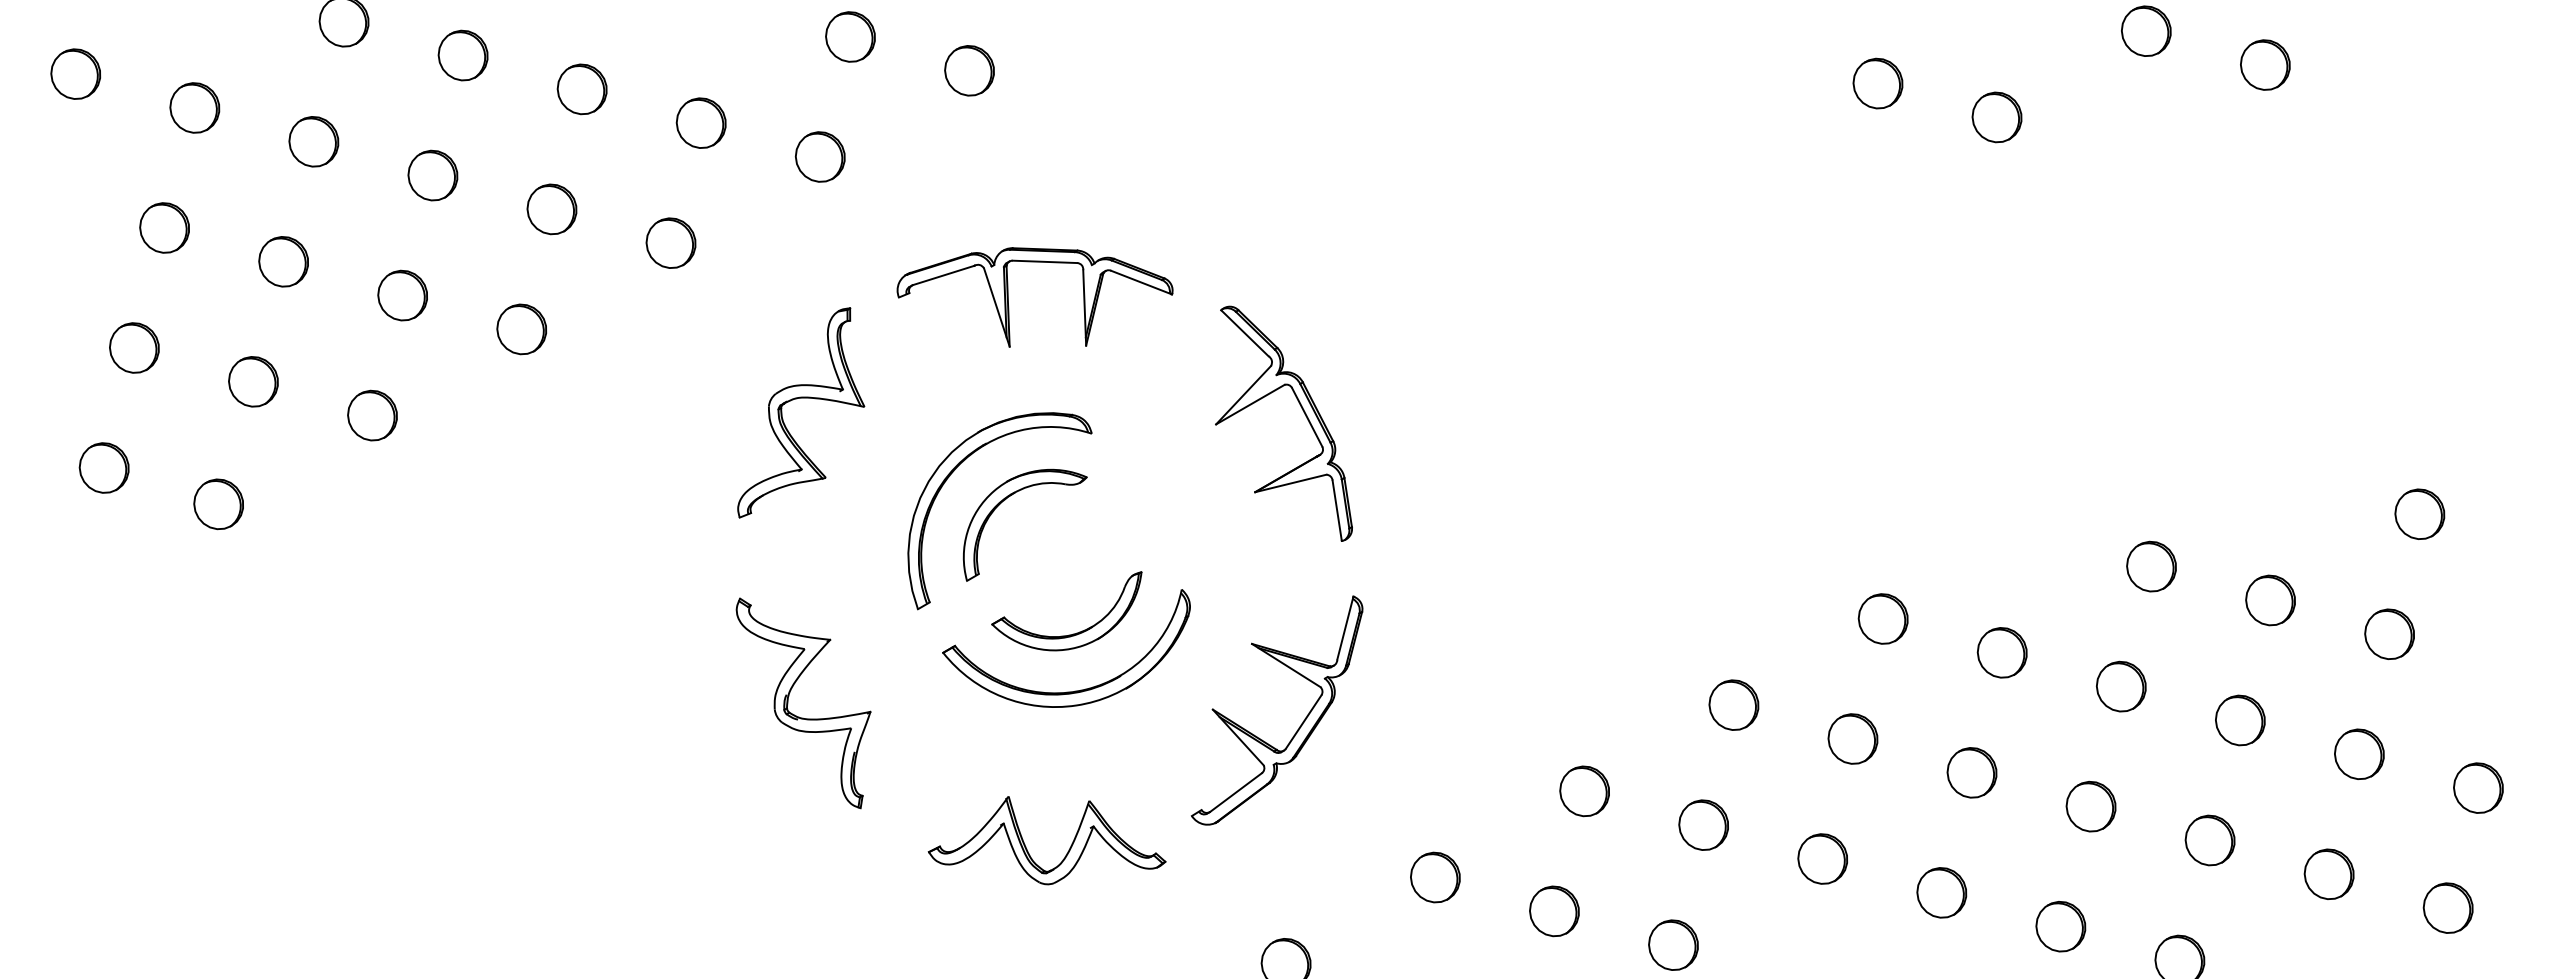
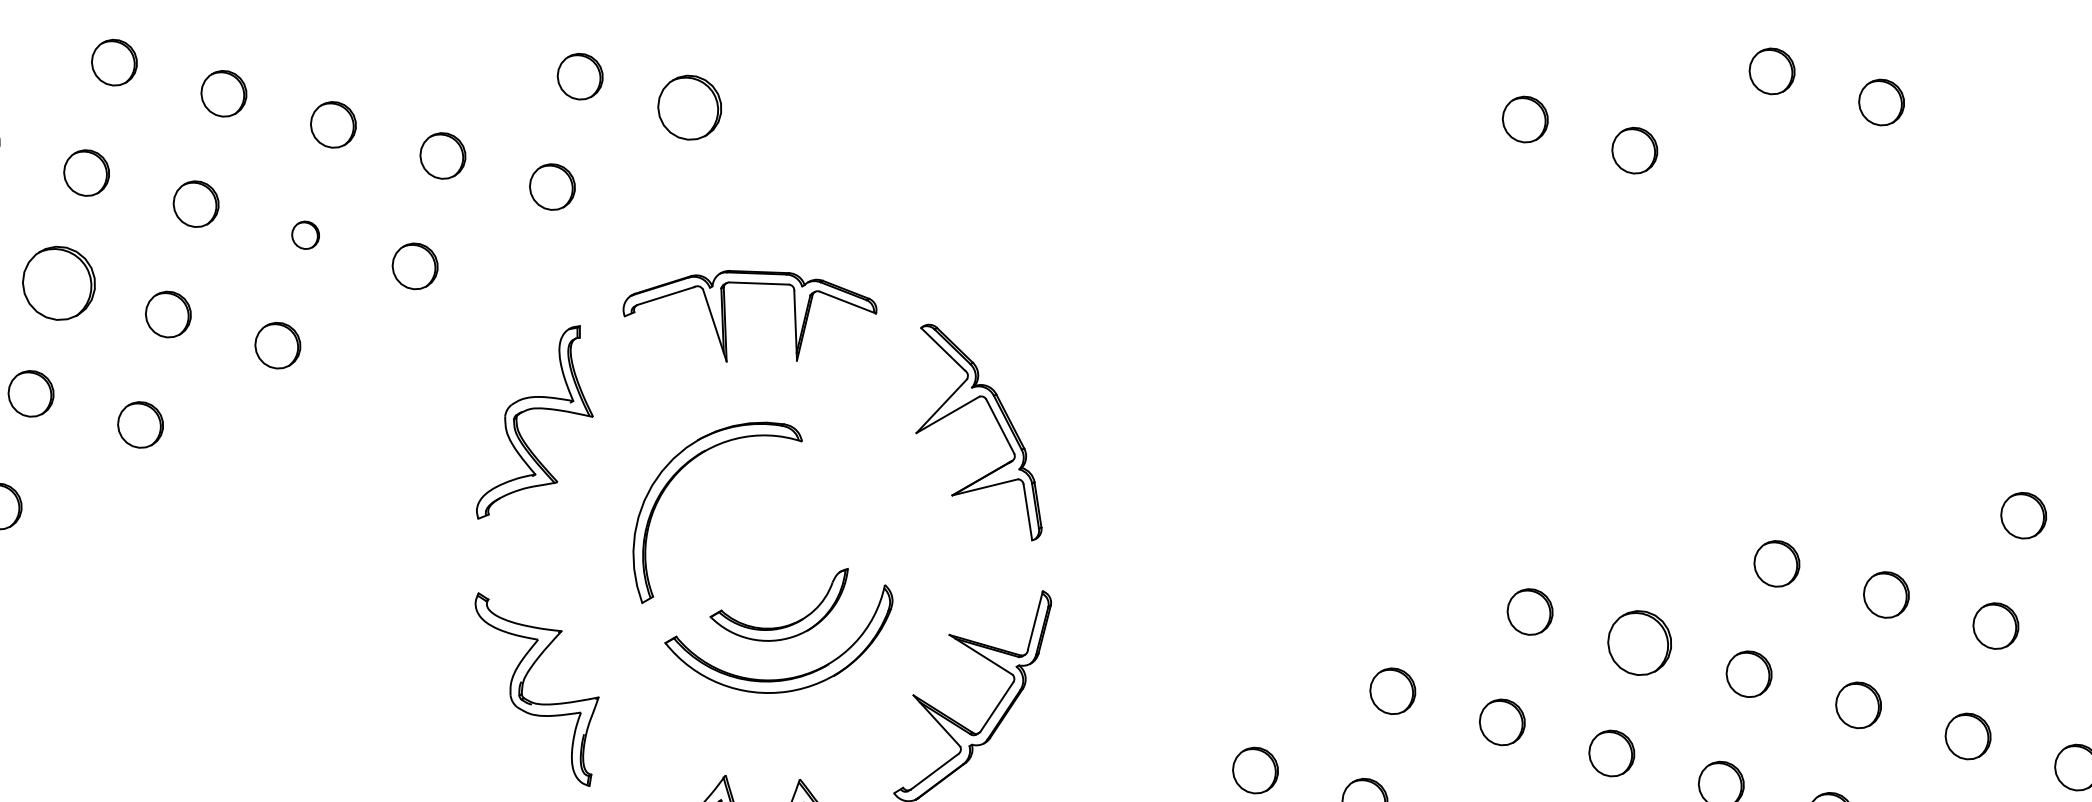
part: (969, 70) -> (689, 107), size x1.4
part: (551, 209) -> (305, 235), size x0.6
part: (283, 261) -> (58, 283), size x1.6
part: (1005, 500) -> (722, 503), removed
part: (2001, 652) -> (1638, 642), size x1.4

